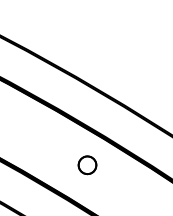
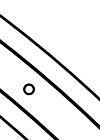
part: (86, 165) -> (28, 89), moved

